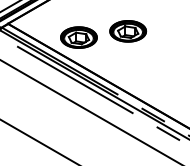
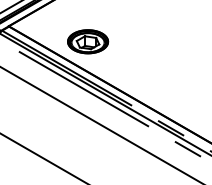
part: (128, 31) -> (143, 34), removed

